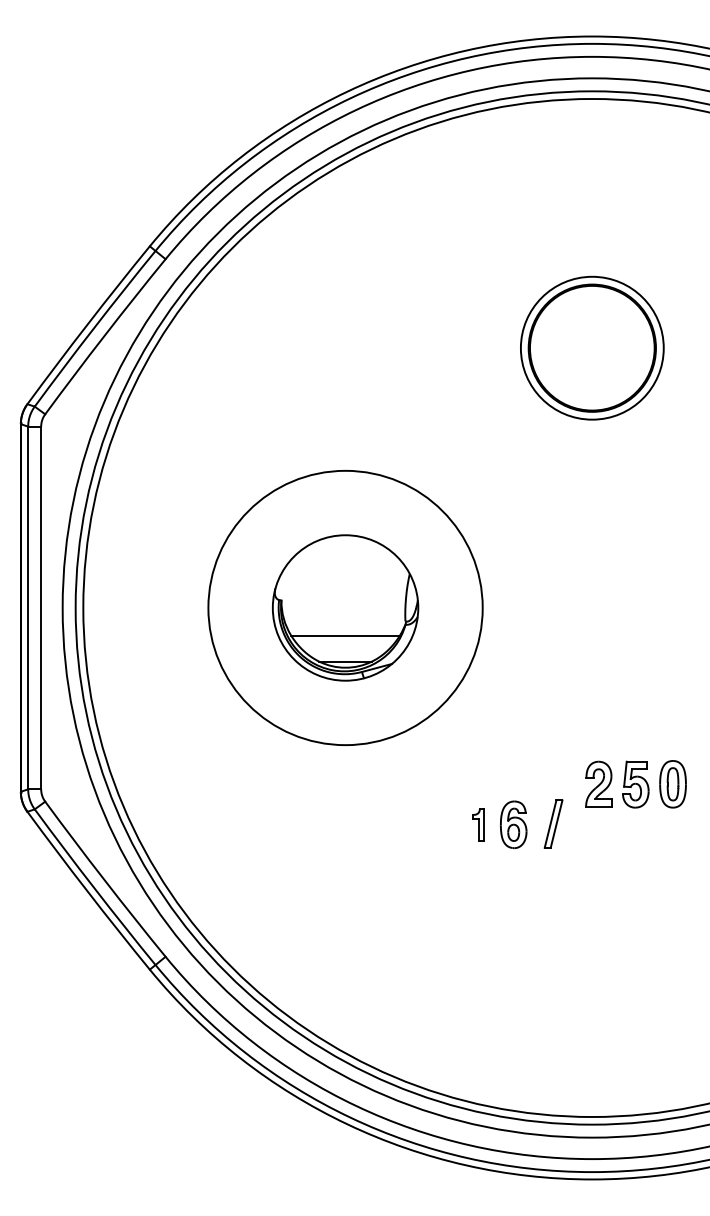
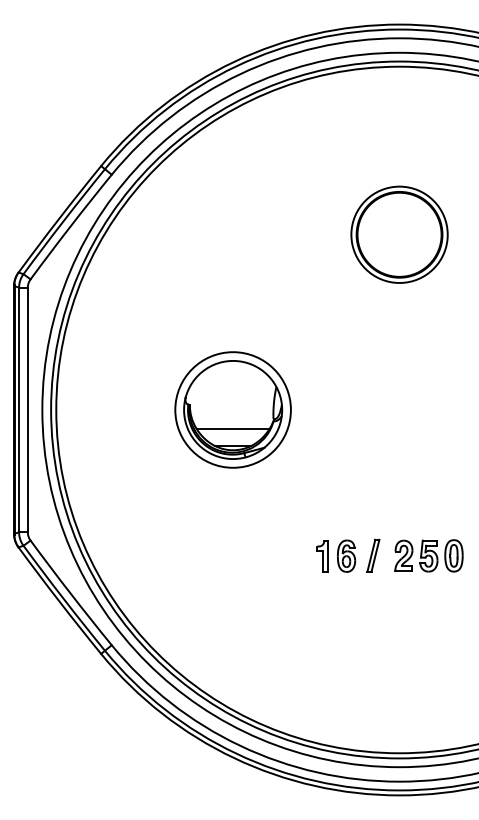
circle: (344, 607) -> (232, 409), size x0.62
part: (635, 783) -> (428, 555), moved
part: (478, 825) -> (322, 556), size x1.43

